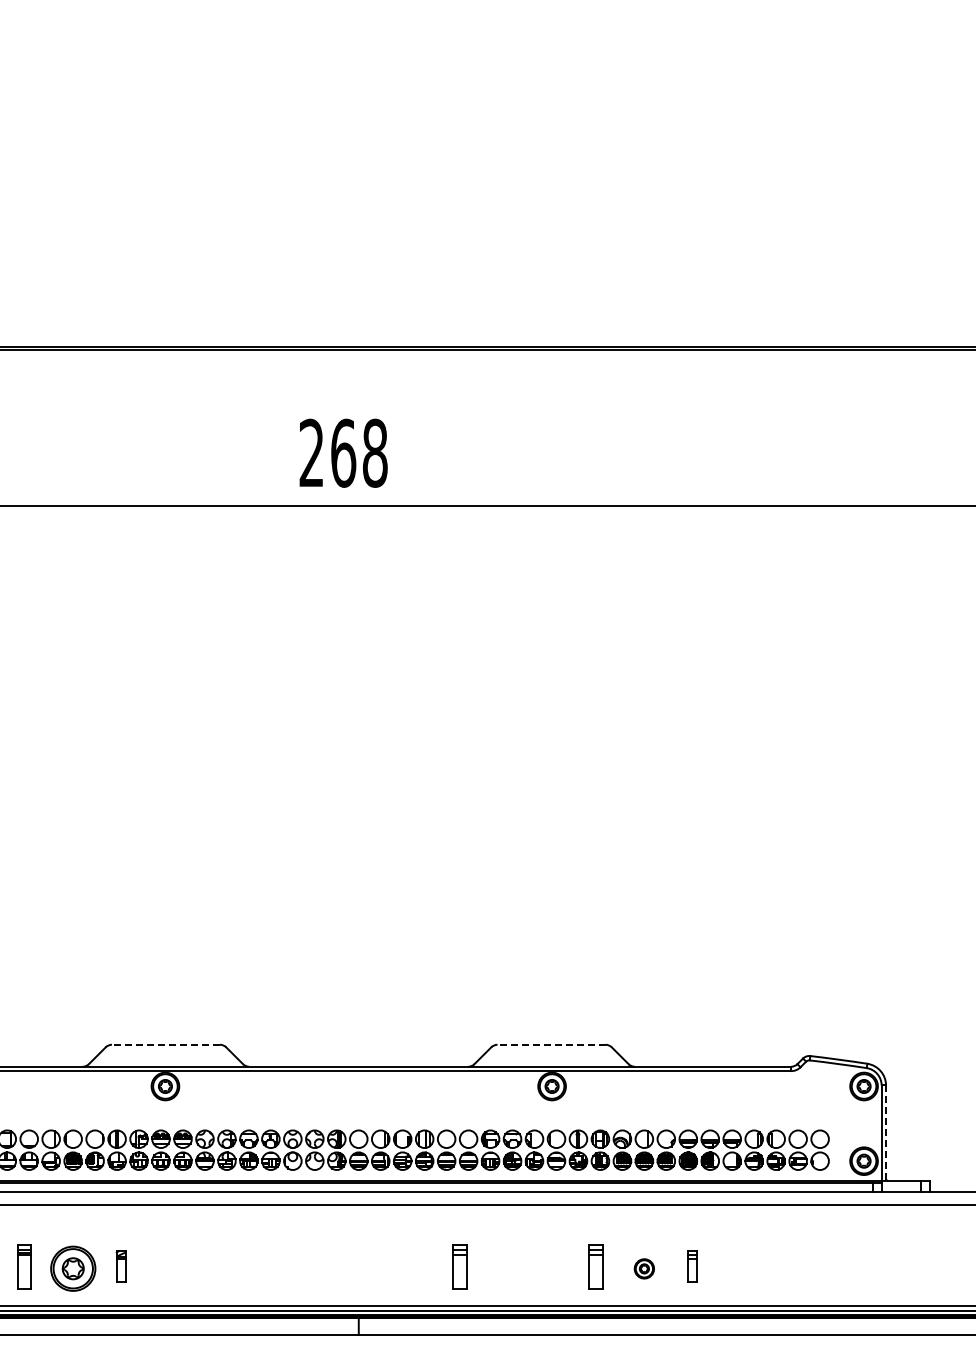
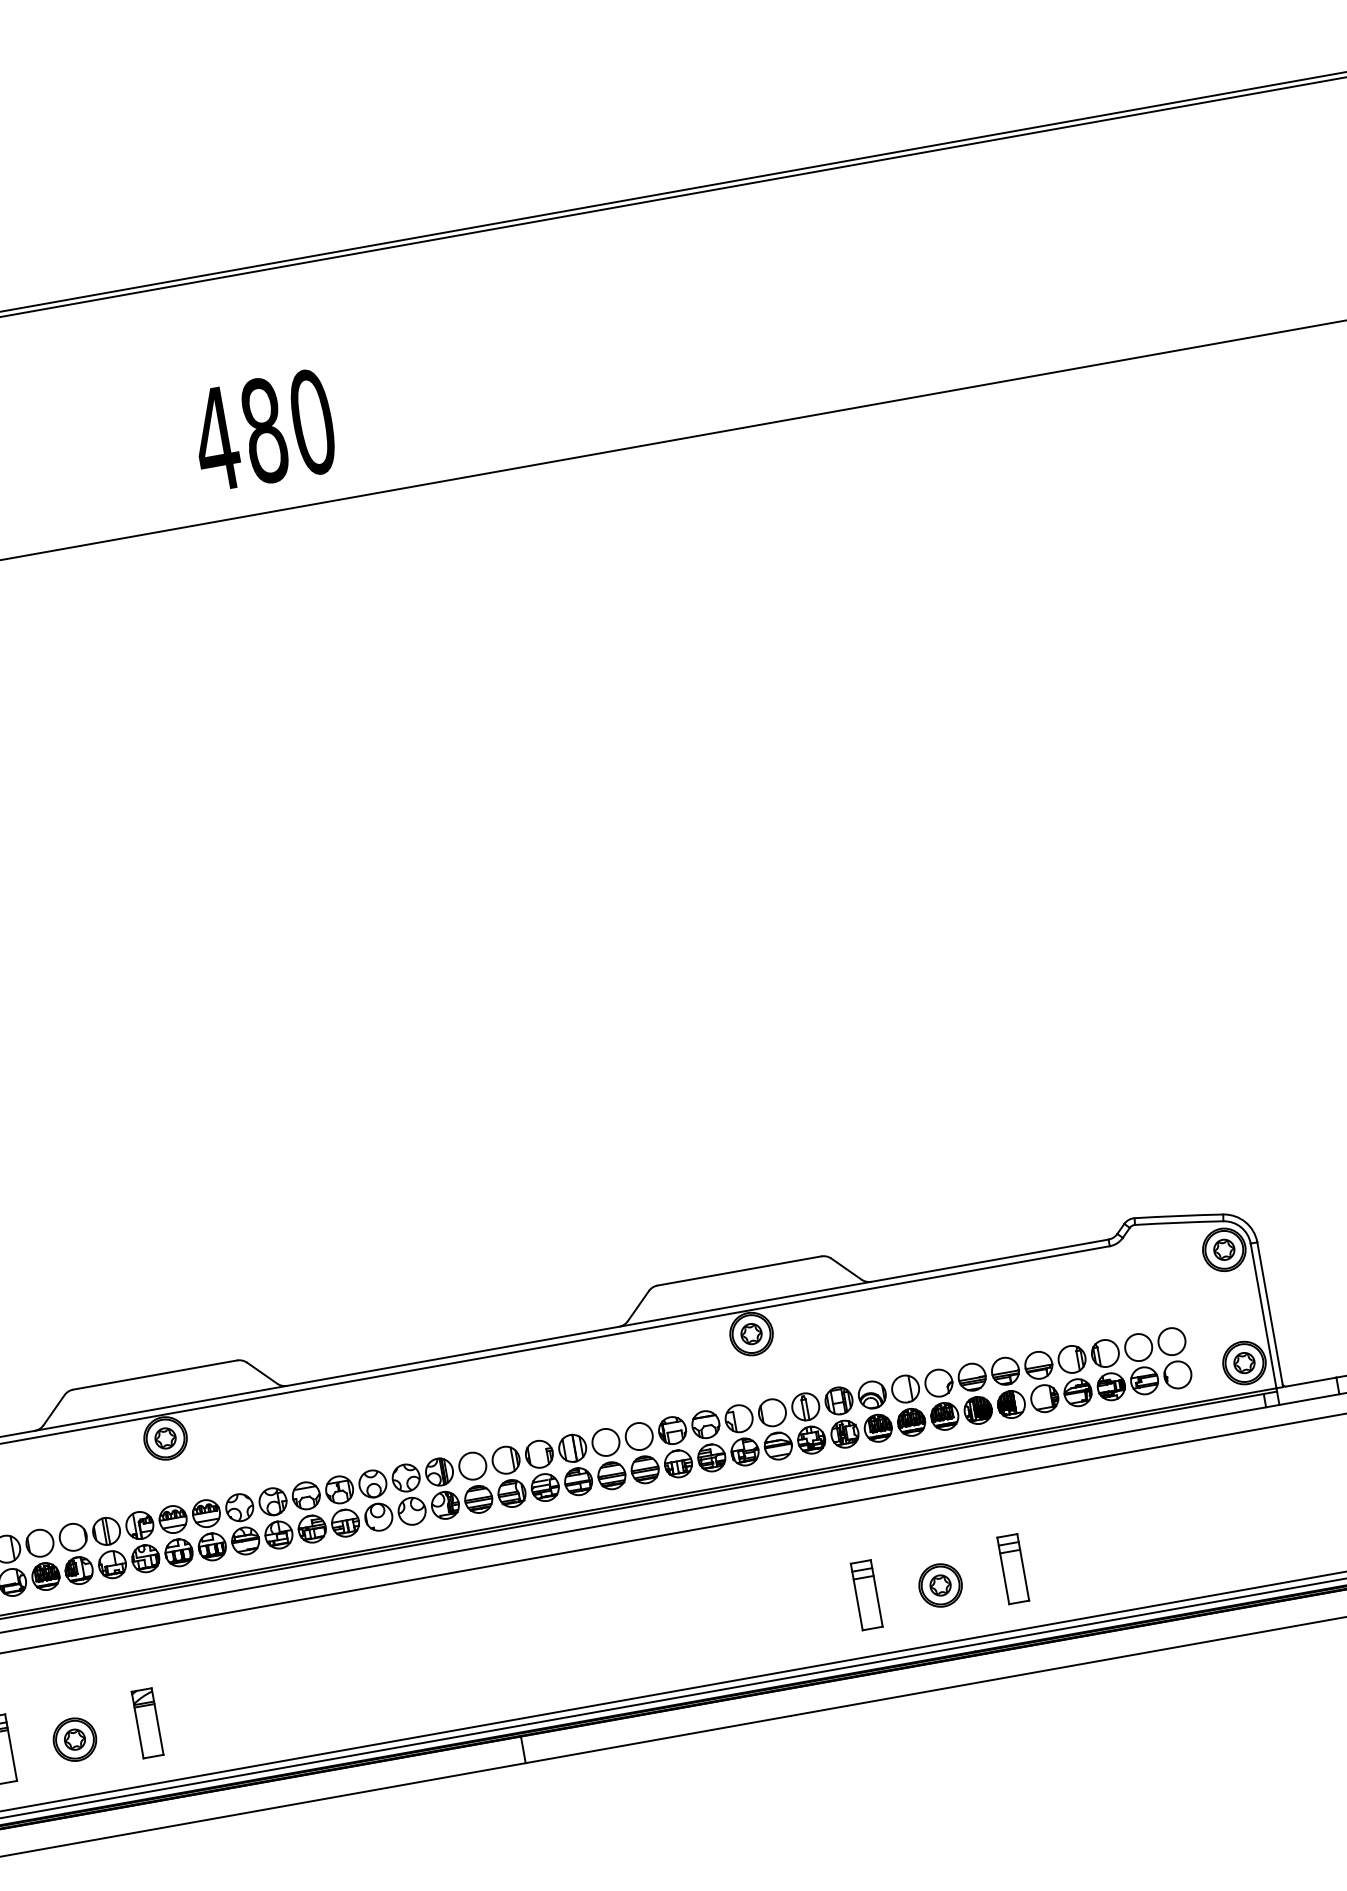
text: (342, 452) -> (262, 429), 268 -> 480
line: (165, 1044) -> (154, 1374), dashed -> solid
line: (551, 1044) -> (739, 1270), dashed -> solid
line: (886, 1133) -> (1271, 1315), dashed -> solid
part: (120, 1266) -> (146, 1723), size x1.43
part: (459, 1266) -> (659, 1631), removed
part: (692, 1266) -> (1012, 1568), size x1.43
part: (72, 1268) -> (73, 1739), size x0.62
part: (644, 1268) -> (940, 1584), size x1.43

